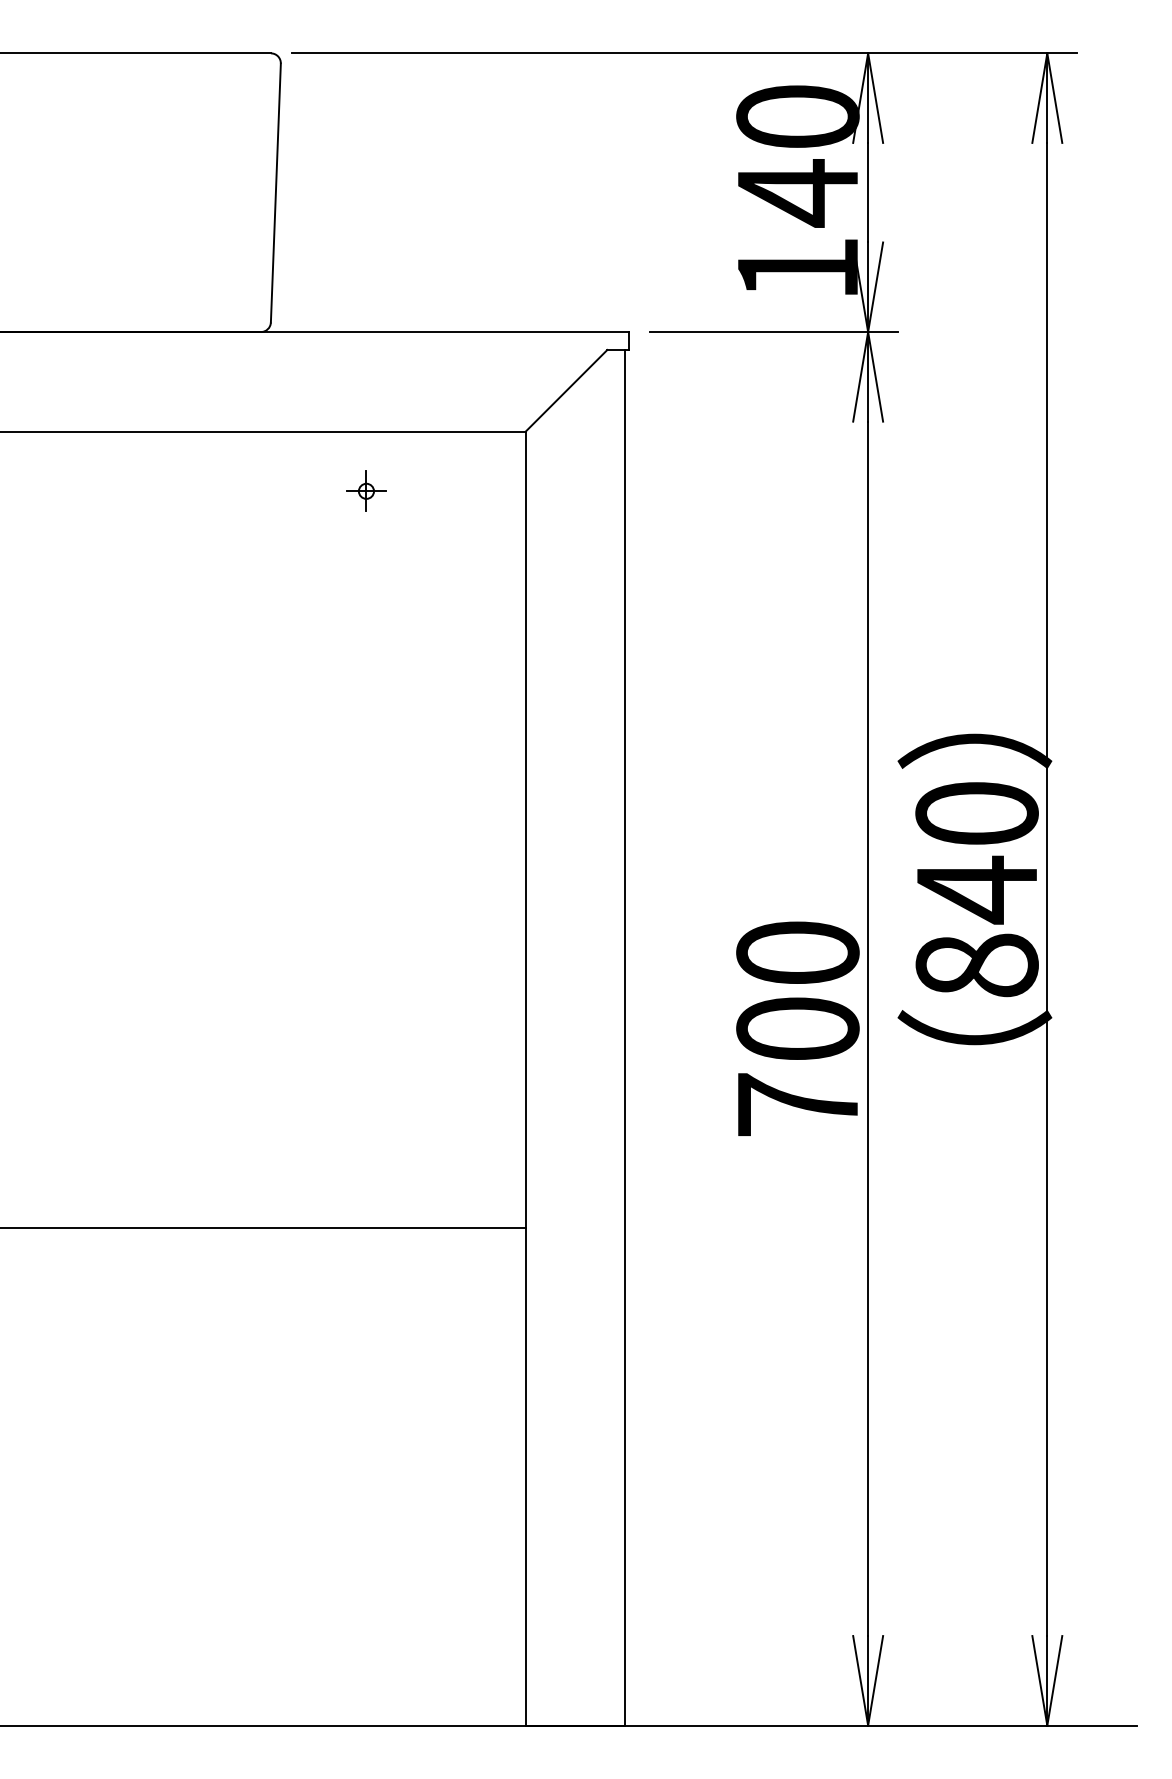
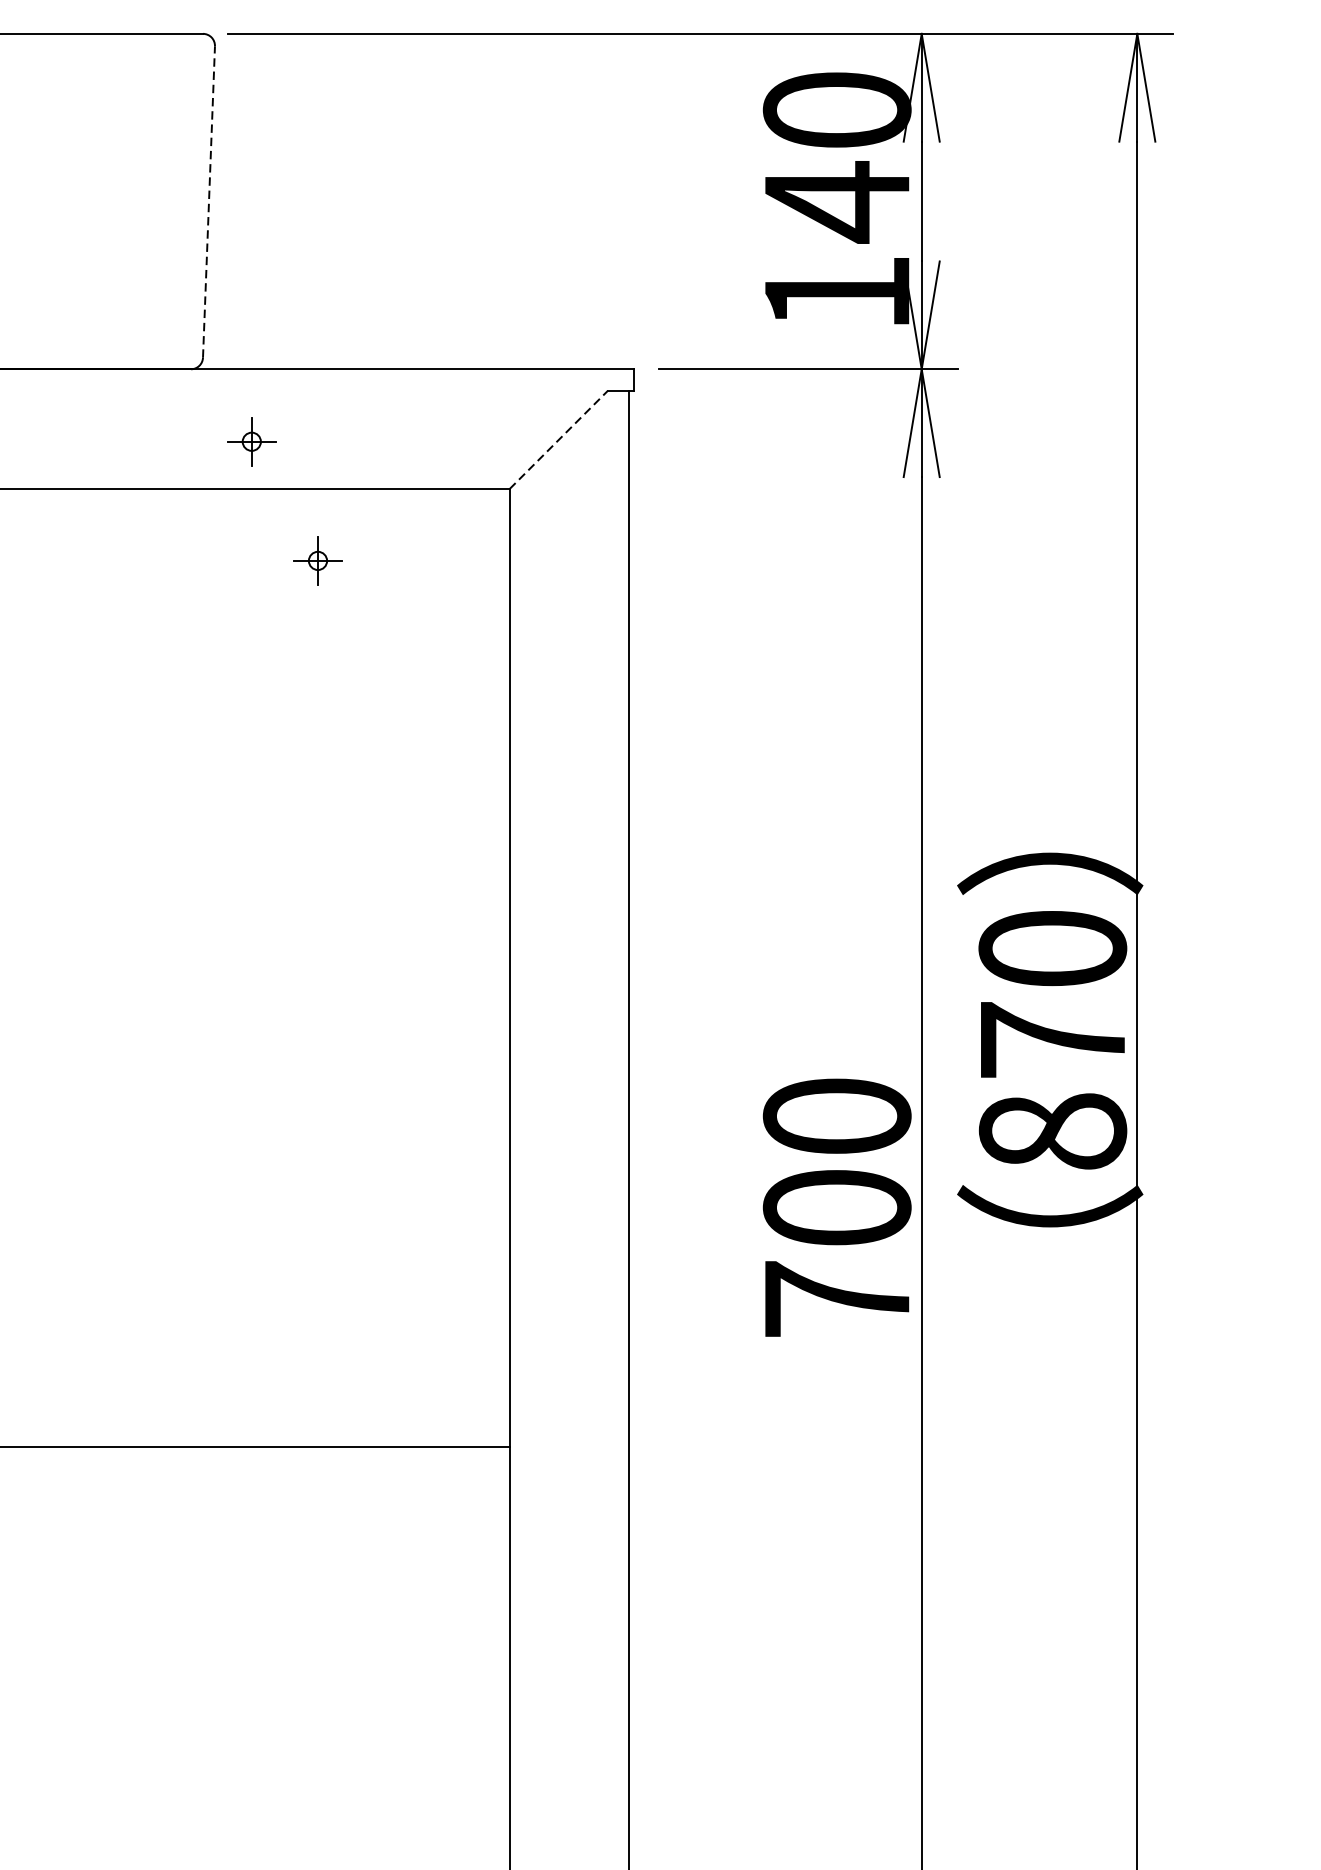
line: (275, 192) -> (208, 201), solid -> dashed
line: (566, 390) -> (558, 439), solid -> dashed
part: (311, 391) -> (251, 440), added
text: (976, 889) -> (1052, 1040), 840 -> 870

